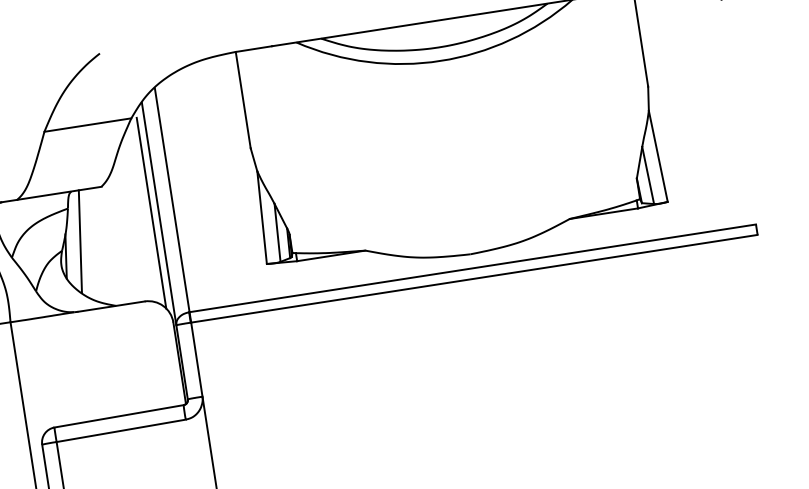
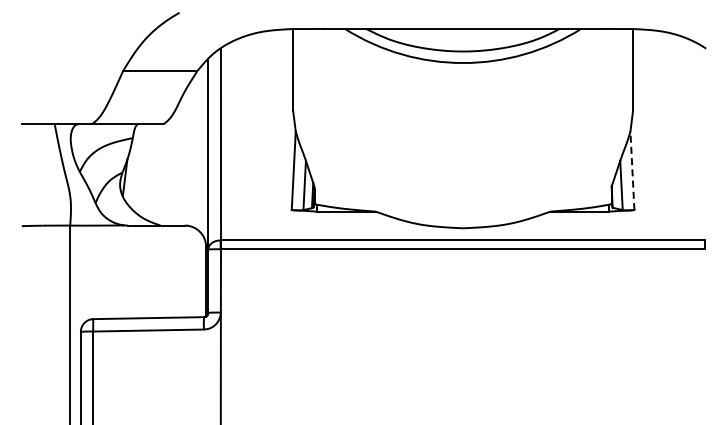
line: (658, 155) -> (632, 170), solid -> dashed
line: (152, 212) -> (202, 152), removed
line: (79, 241) -> (138, 167), removed

